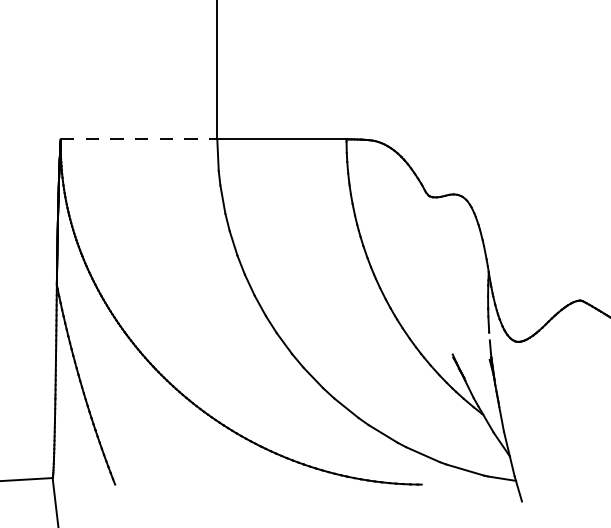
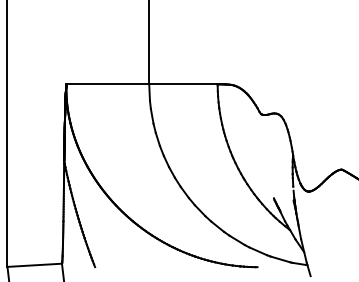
line: (140, 139) -> (108, 84), dashed -> solid

